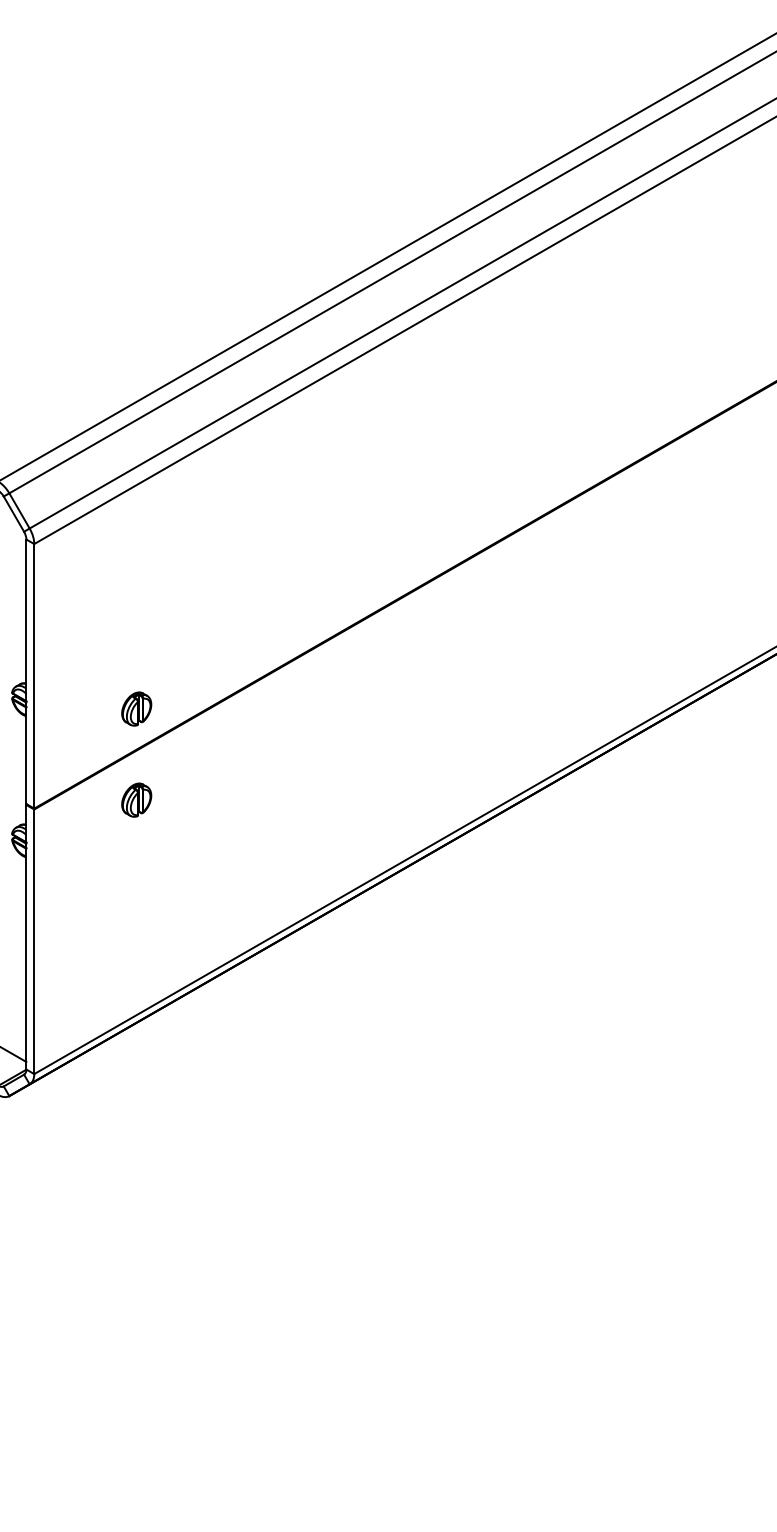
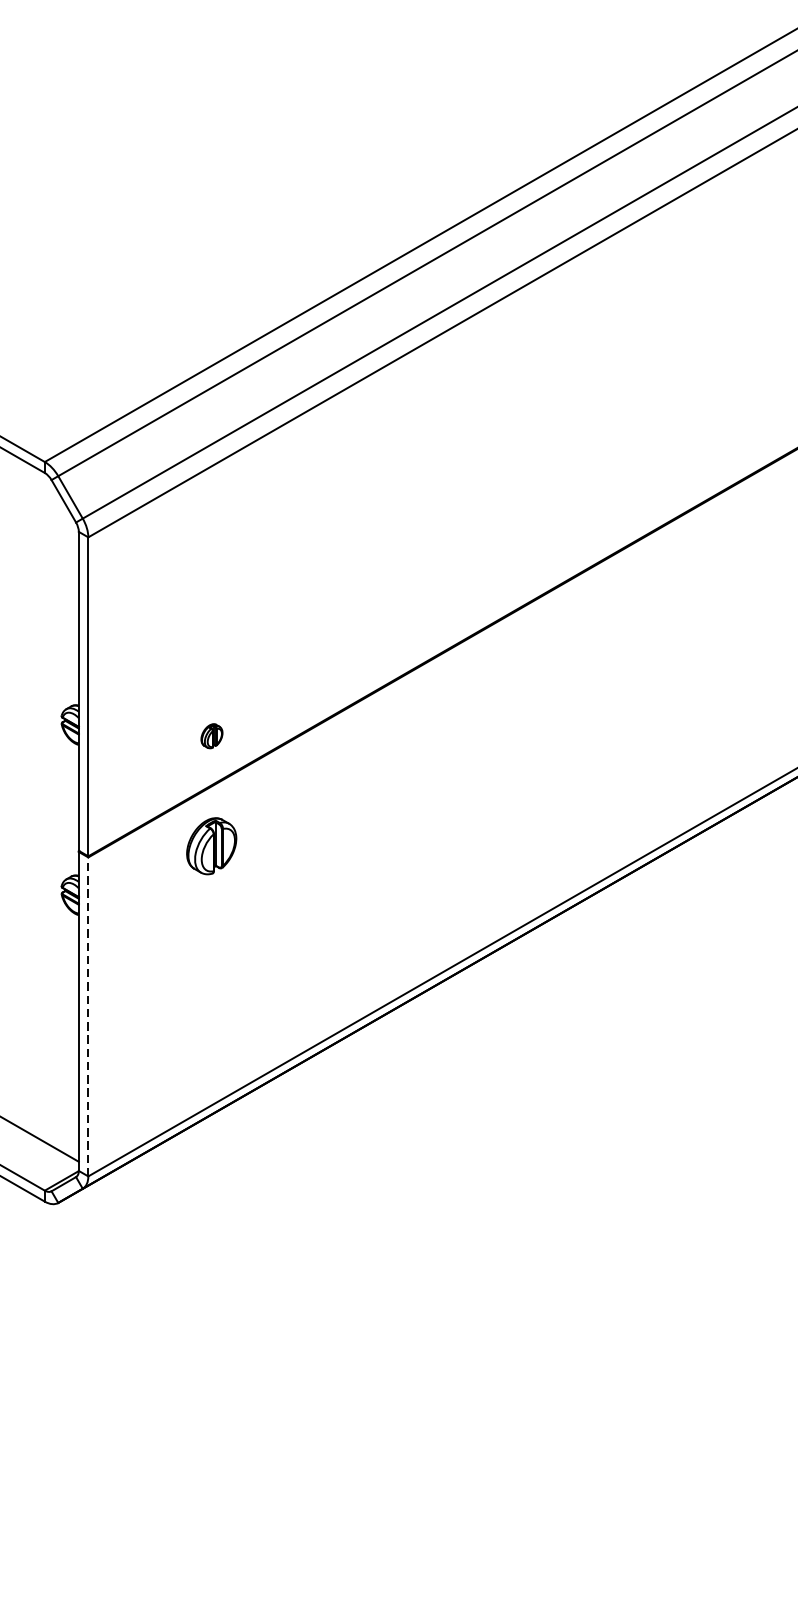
part: (136, 708) -> (211, 735), size x0.6
part: (136, 799) -> (211, 845), size x1.4
line: (34, 941) -> (88, 1016), solid -> dashed

